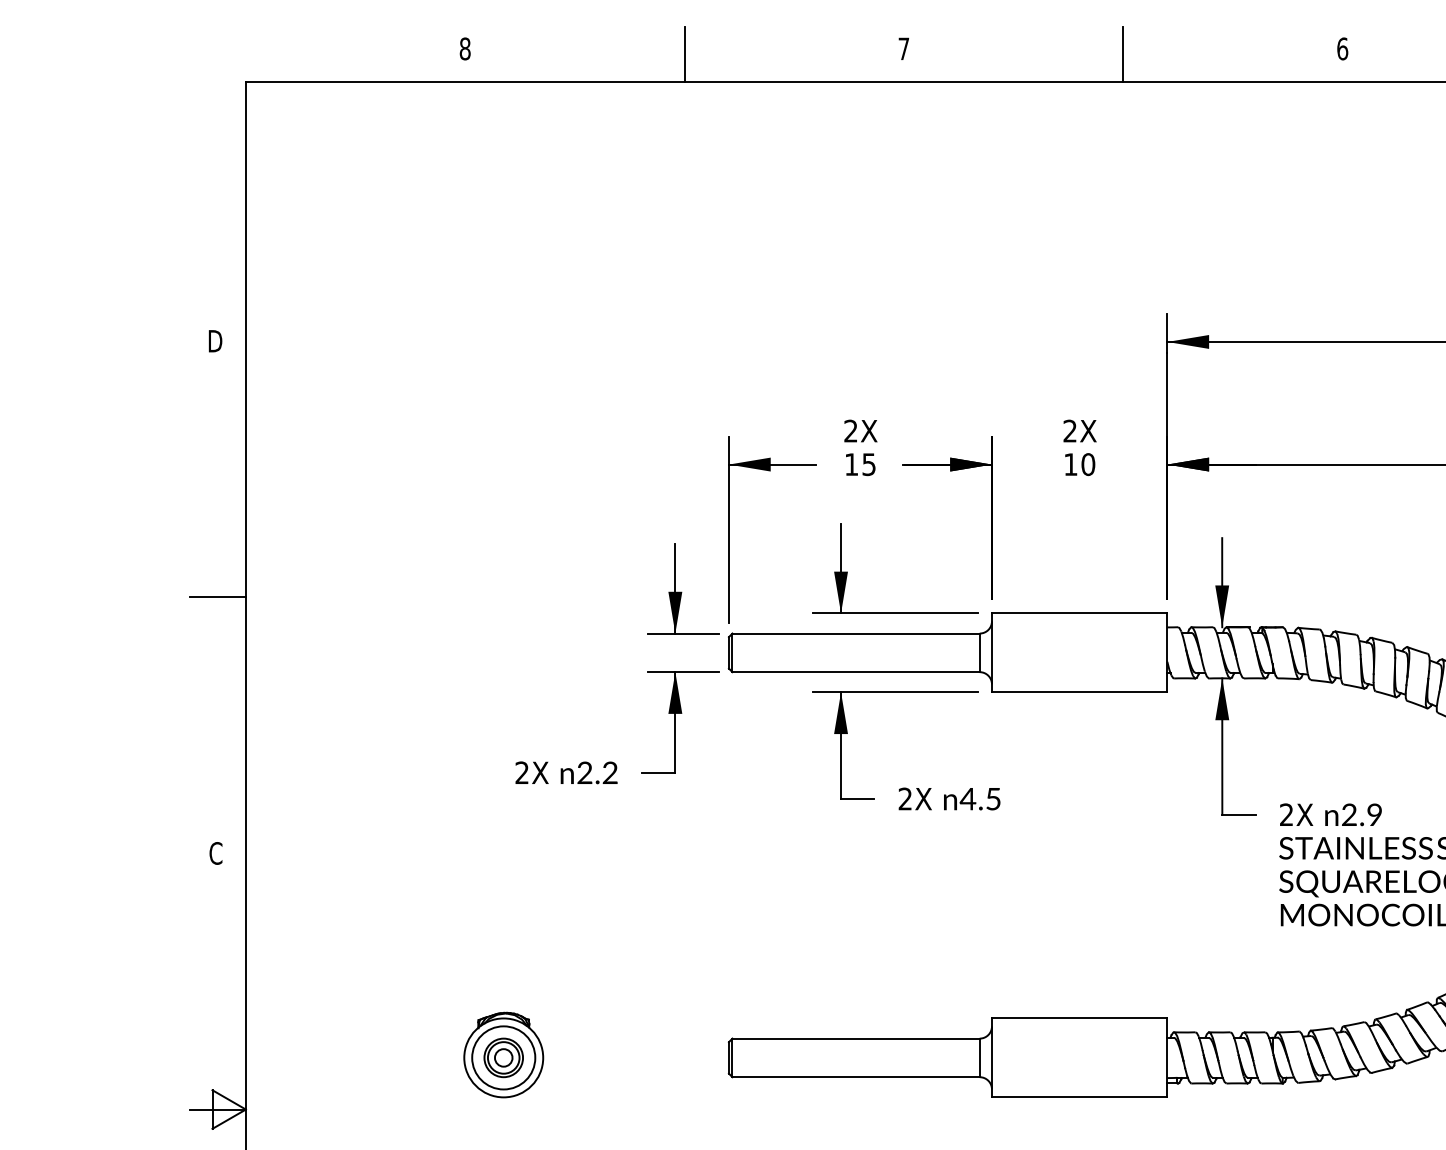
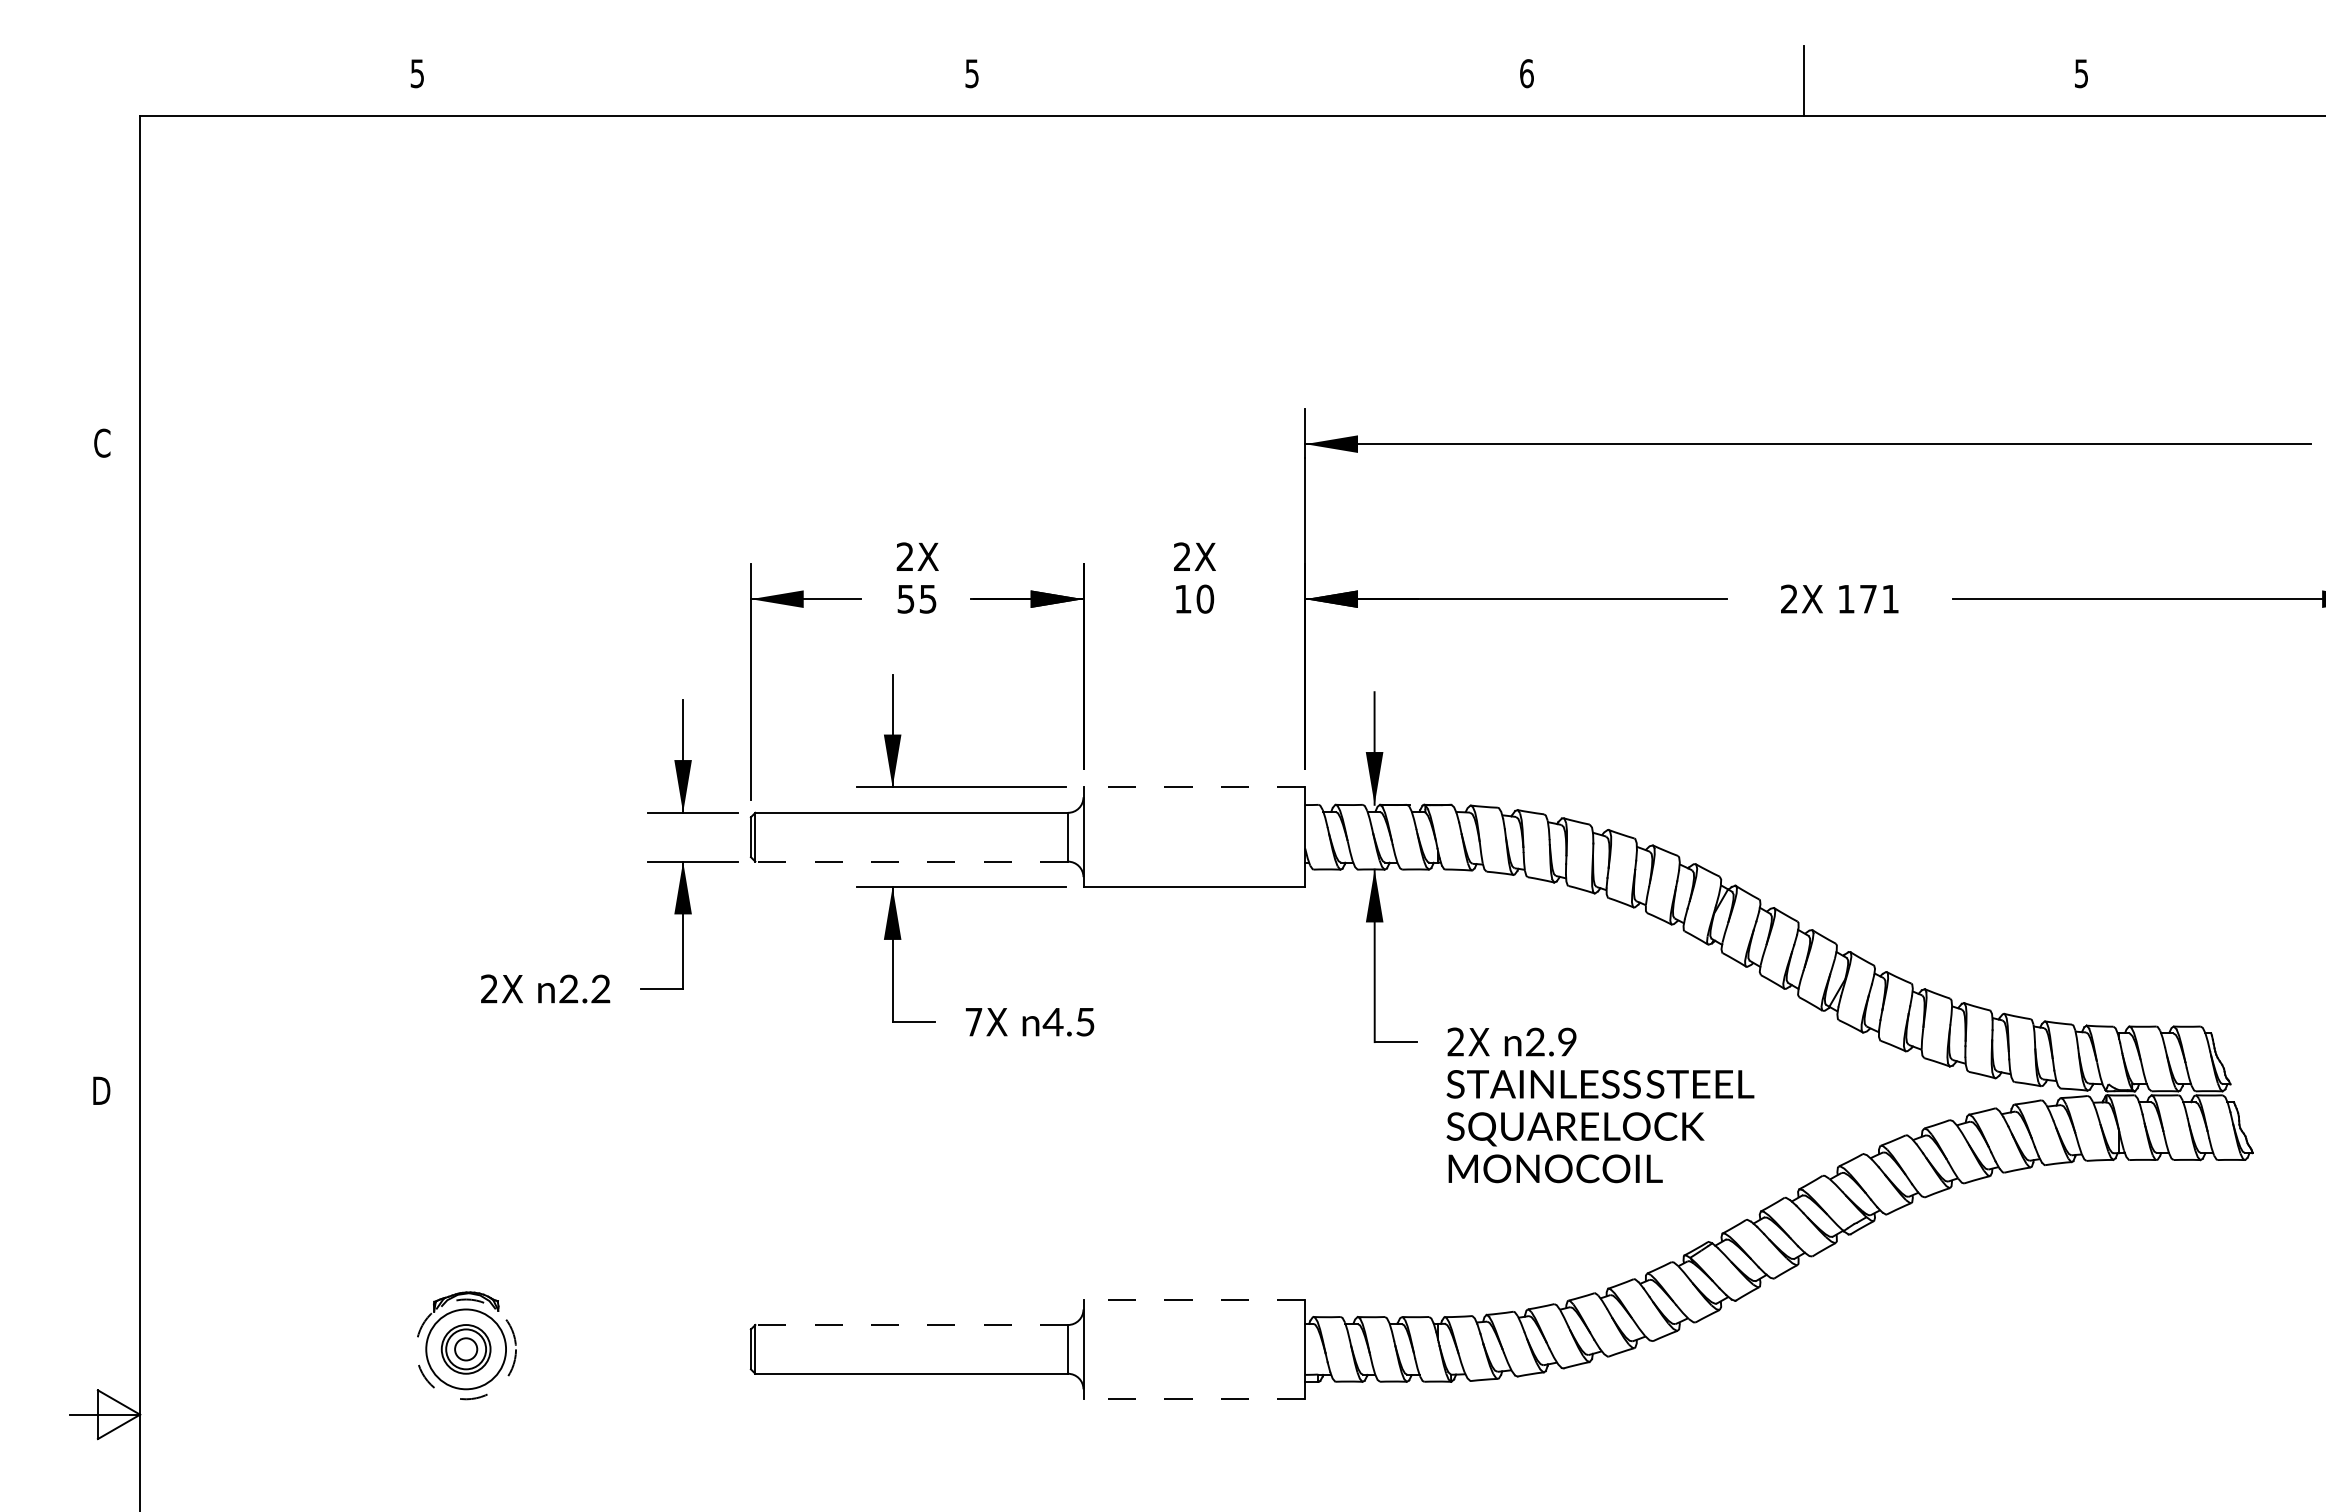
text: (465, 48) -> (417, 73), 8 -> 5
text: (903, 48) -> (971, 73), 7 -> 5
line: (684, 54) -> (694, 80), removed
line: (1123, 54) -> (1249, 80), removed
text: (215, 340) -> (101, 442), D -> C
text: (851, 464) -> (905, 599), 15 -> 55
line: (217, 597) -> (104, 767), removed
line: (1079, 613) -> (1194, 787), solid -> dashed
line: (855, 672) -> (911, 861), solid -> dashed
text: (905, 798) -> (973, 1021), 2X -> 7X
text: (215, 853) -> (101, 1090), C -> D
line: (1079, 1018) -> (1194, 1299), solid -> dashed
line: (855, 1039) -> (911, 1325), solid -> dashed
circle: (504, 1058) -> (466, 1349), solid -> dashed
line: (1079, 1097) -> (1194, 1399), solid -> dashed

